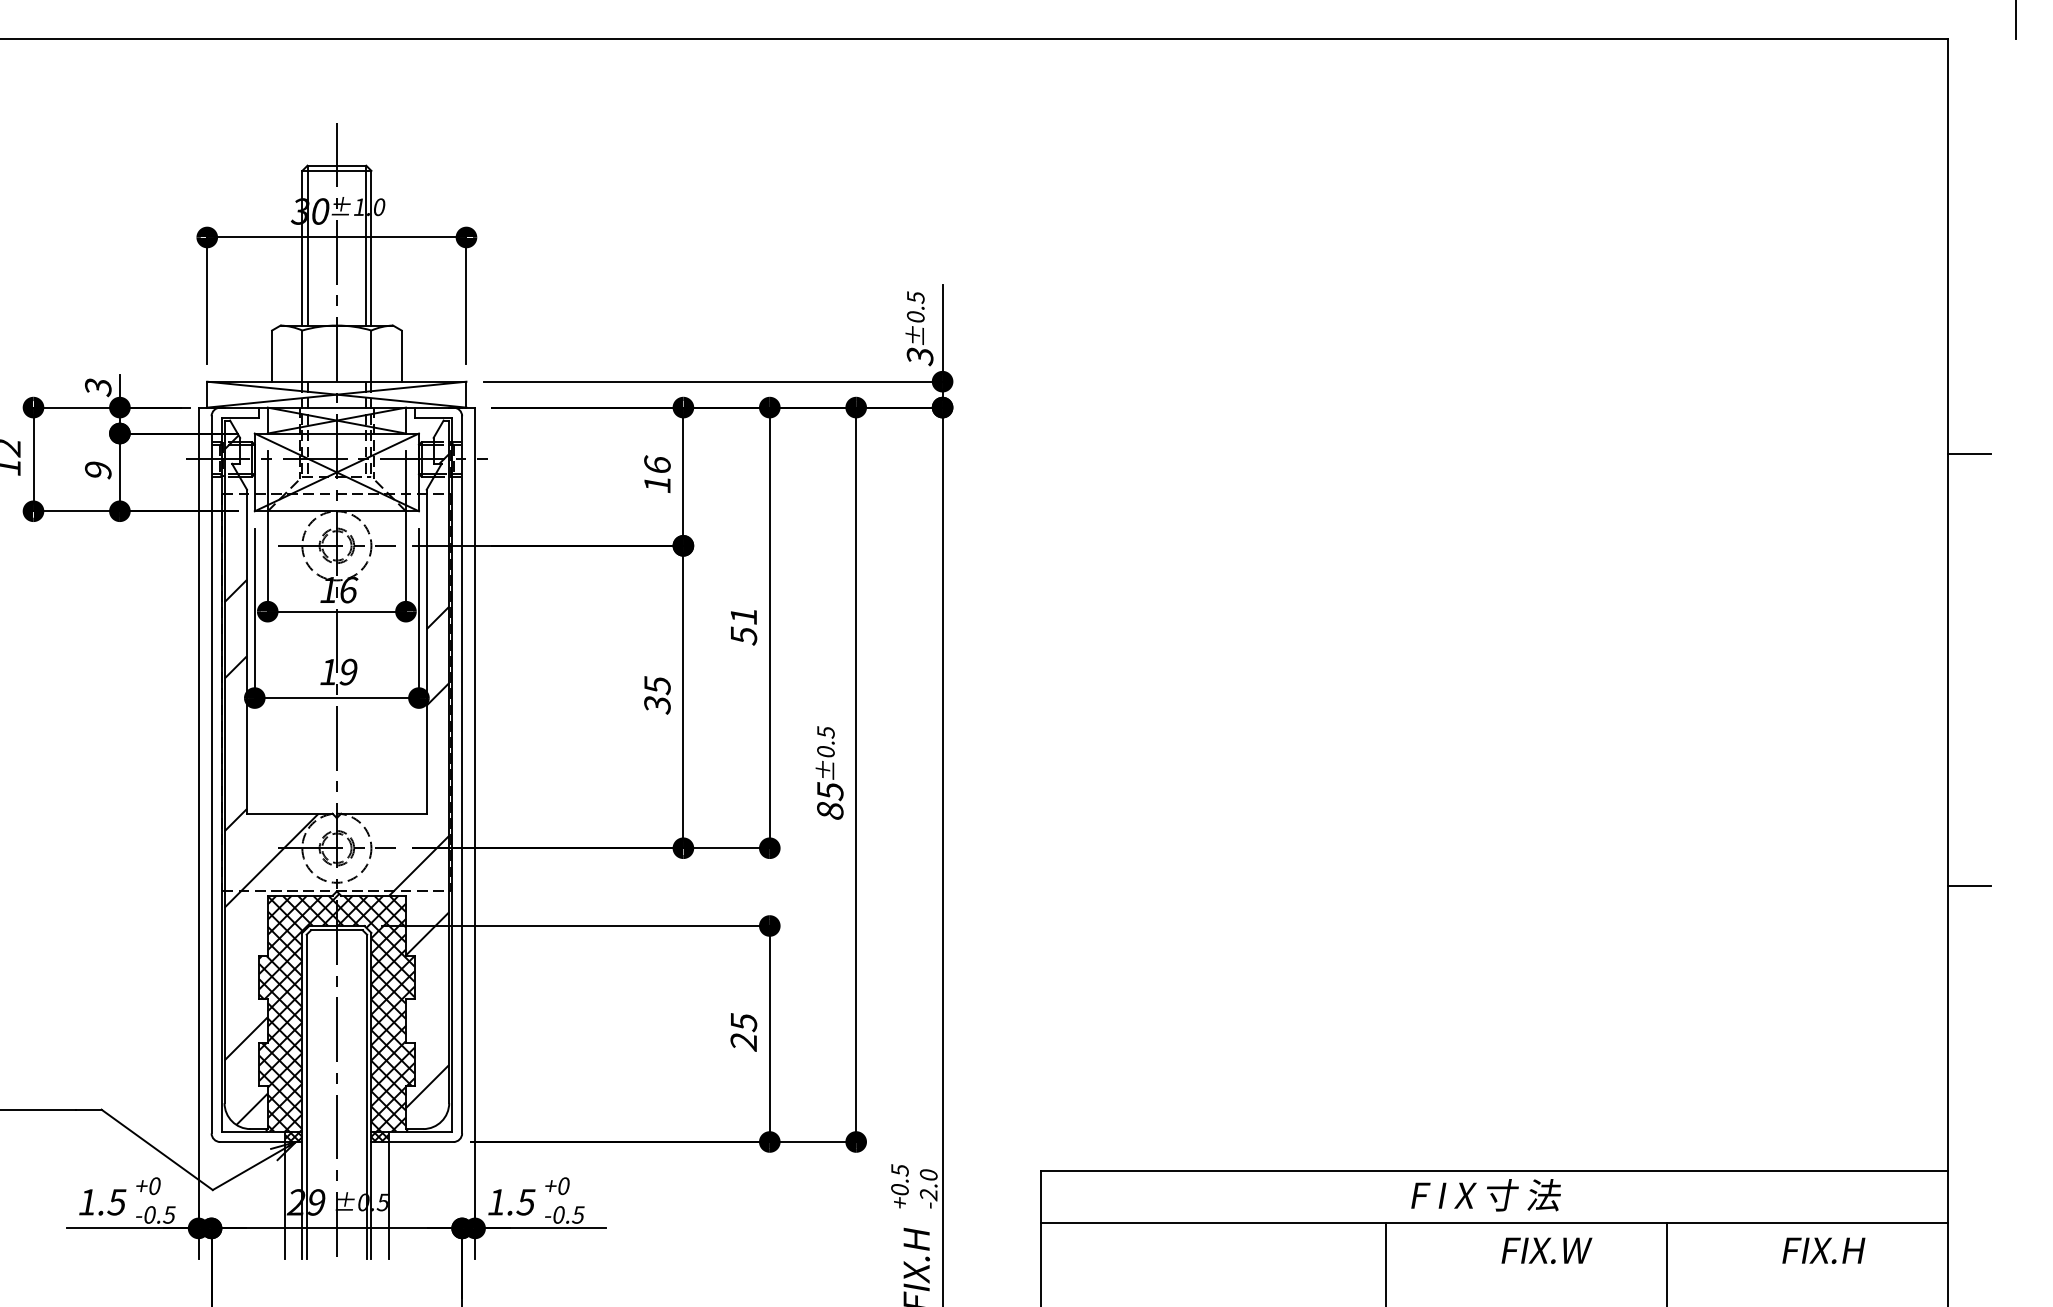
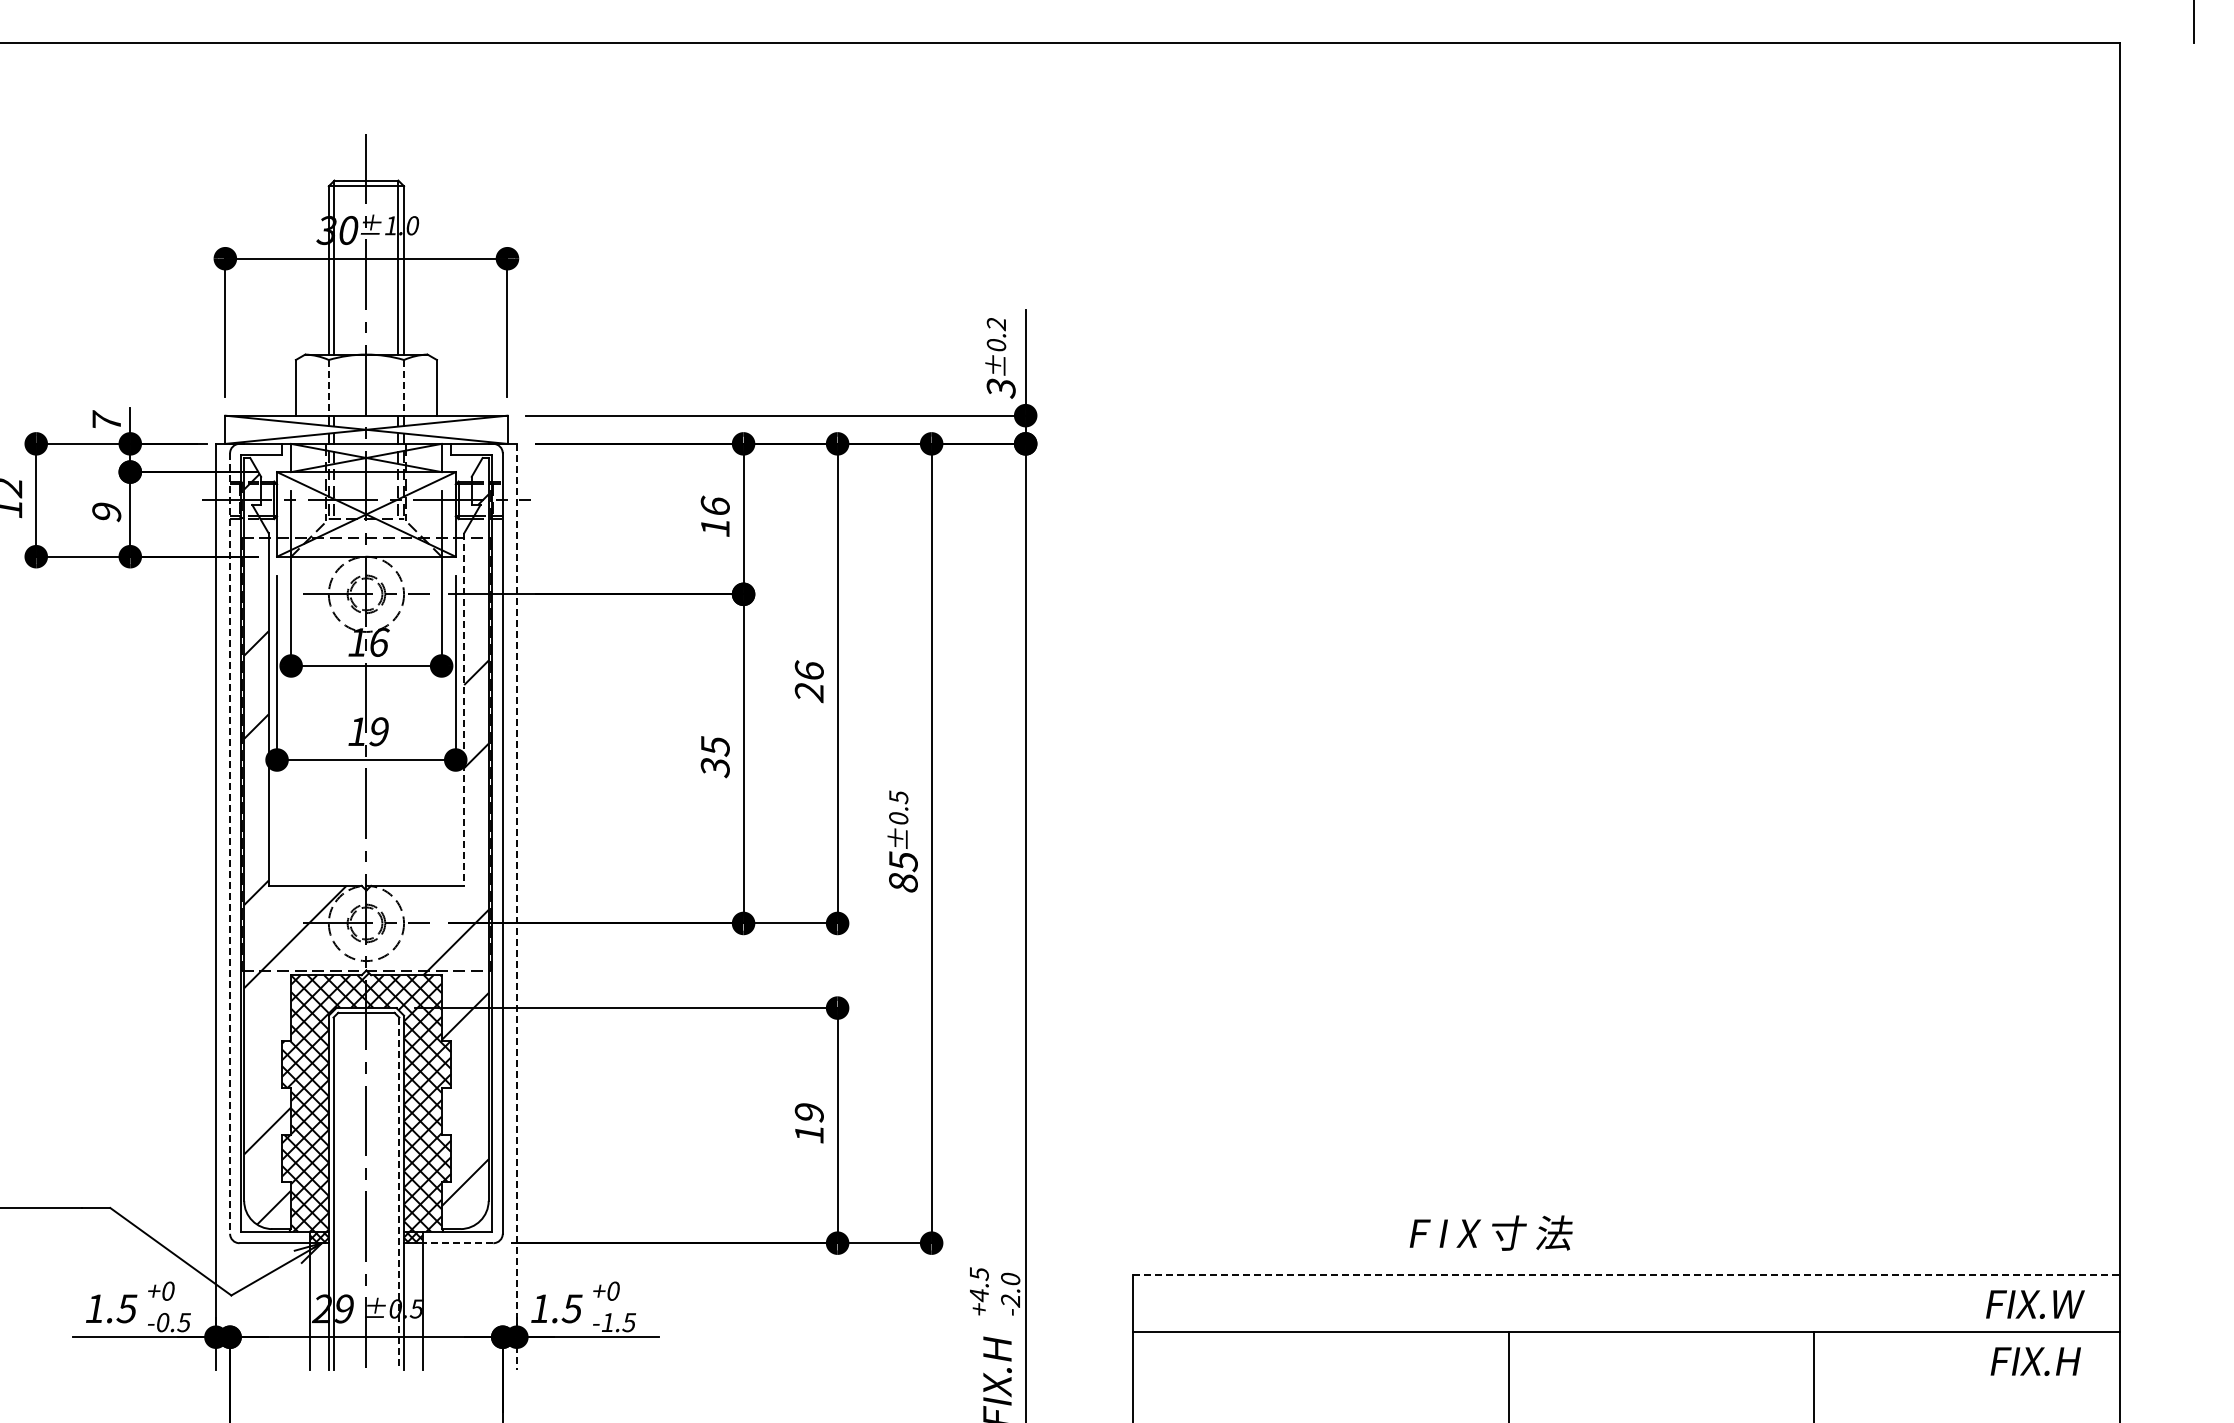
text: (915, 297) -> (996, 324), ±0.5 -> ±0.2
line: (302, 355) -> (328, 387), solid -> dashed
line: (371, 355) -> (404, 387), solid -> dashed
text: (98, 387) -> (106, 421), 3 -> 7
line: (1968, 454) -> (2142, 494), removed
text: (743, 625) -> (808, 681), 51 -> 26
line: (426, 652) -> (464, 710), solid -> dashed
line: (211, 775) -> (230, 844), solid -> dashed
line: (474, 833) -> (516, 907), solid -> dashed
line: (1968, 885) -> (2142, 964), removed
text: (743, 1032) -> (808, 1123), 25 -> 19
line: (367, 1097) -> (399, 1194), solid -> dashed
line: (420, 1142) -> (457, 1243), solid -> dashed
line: (1494, 1171) -> (1626, 1275), solid -> dashed
text: (899, 1190) -> (978, 1295), +0.5 -> +4.5
text: (1485, 1194) -> (1490, 1232), moved
text: (559, 1214) -> (608, 1322), -0.5 -> -1.5
text: (1547, 1250) -> (2035, 1304), moved
text: (1823, 1250) -> (2035, 1361), moved

